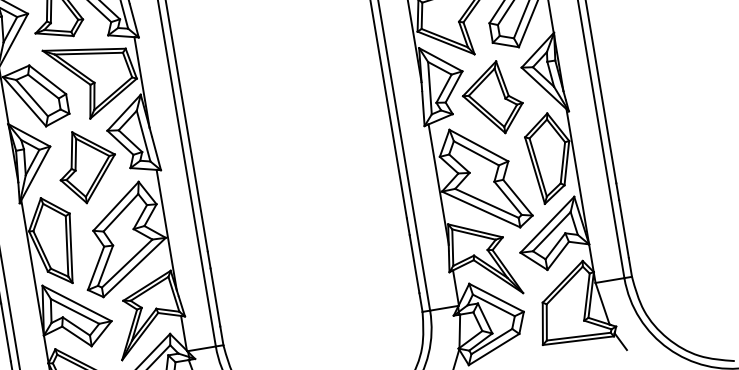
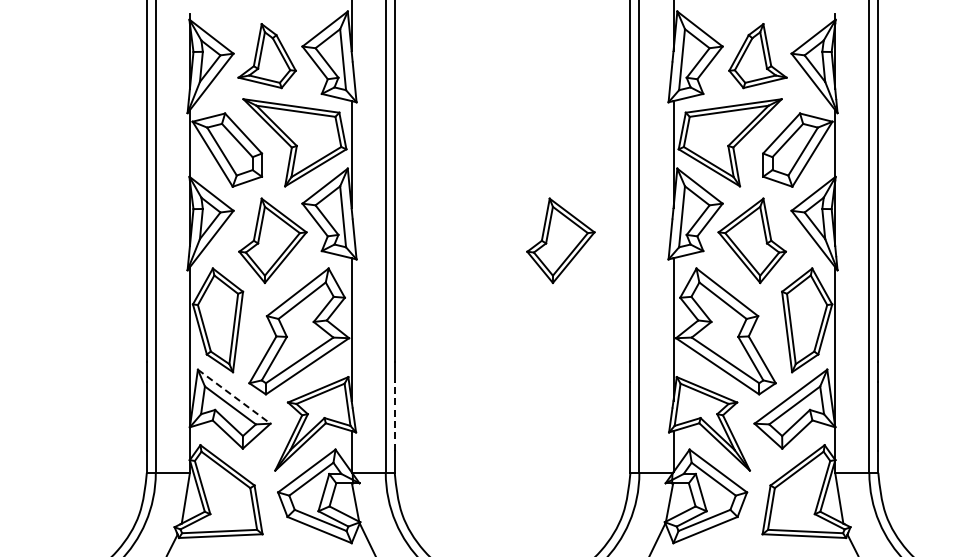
part: (330, 125) -> (560, 240), added
line: (215, 296) -> (394, 415), solid -> dashed
line: (77, 303) -> (234, 396), solid -> dashed

